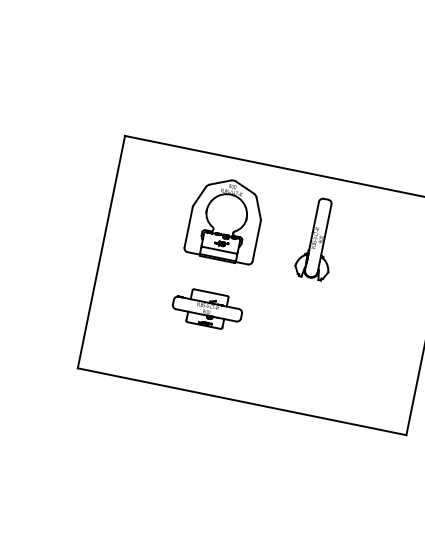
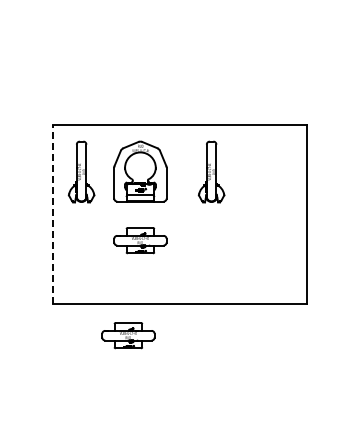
part: (149, 203) -> (81, 171), added
line: (101, 252) -> (53, 214), solid -> dashed
part: (166, 429) -> (128, 335), added

